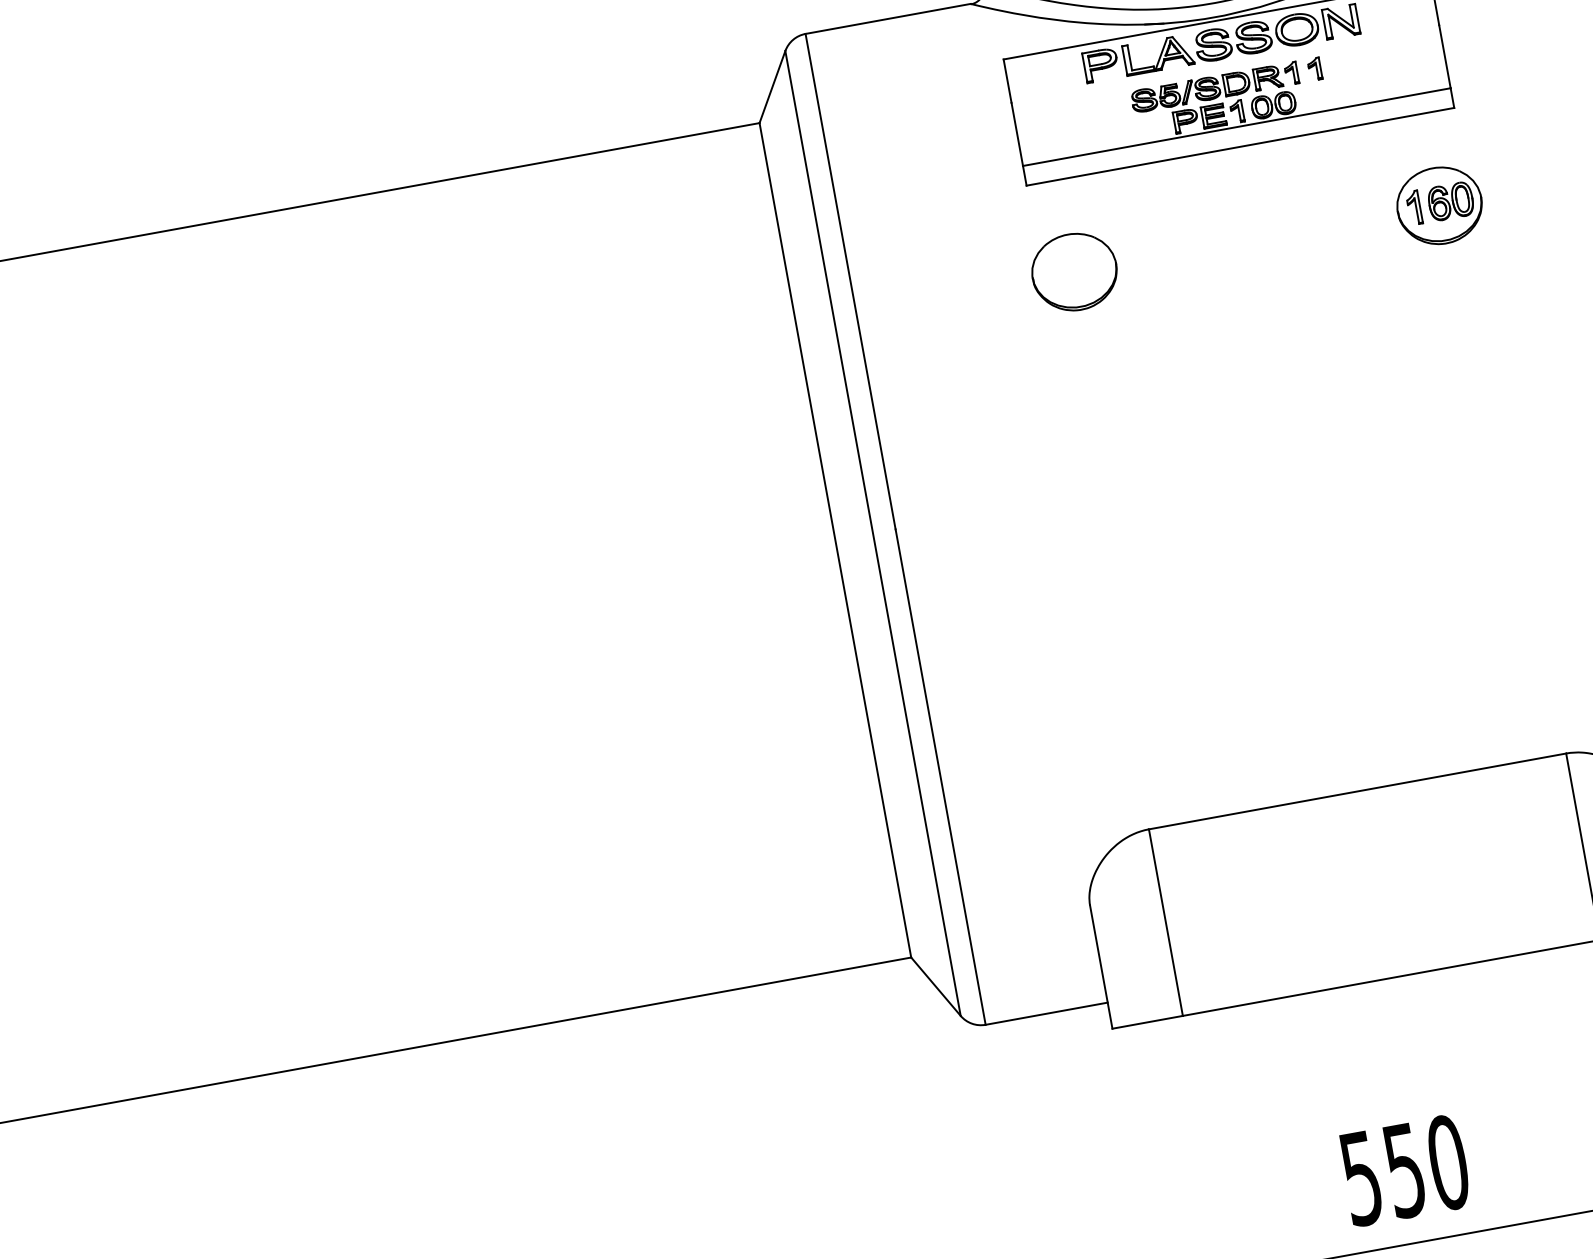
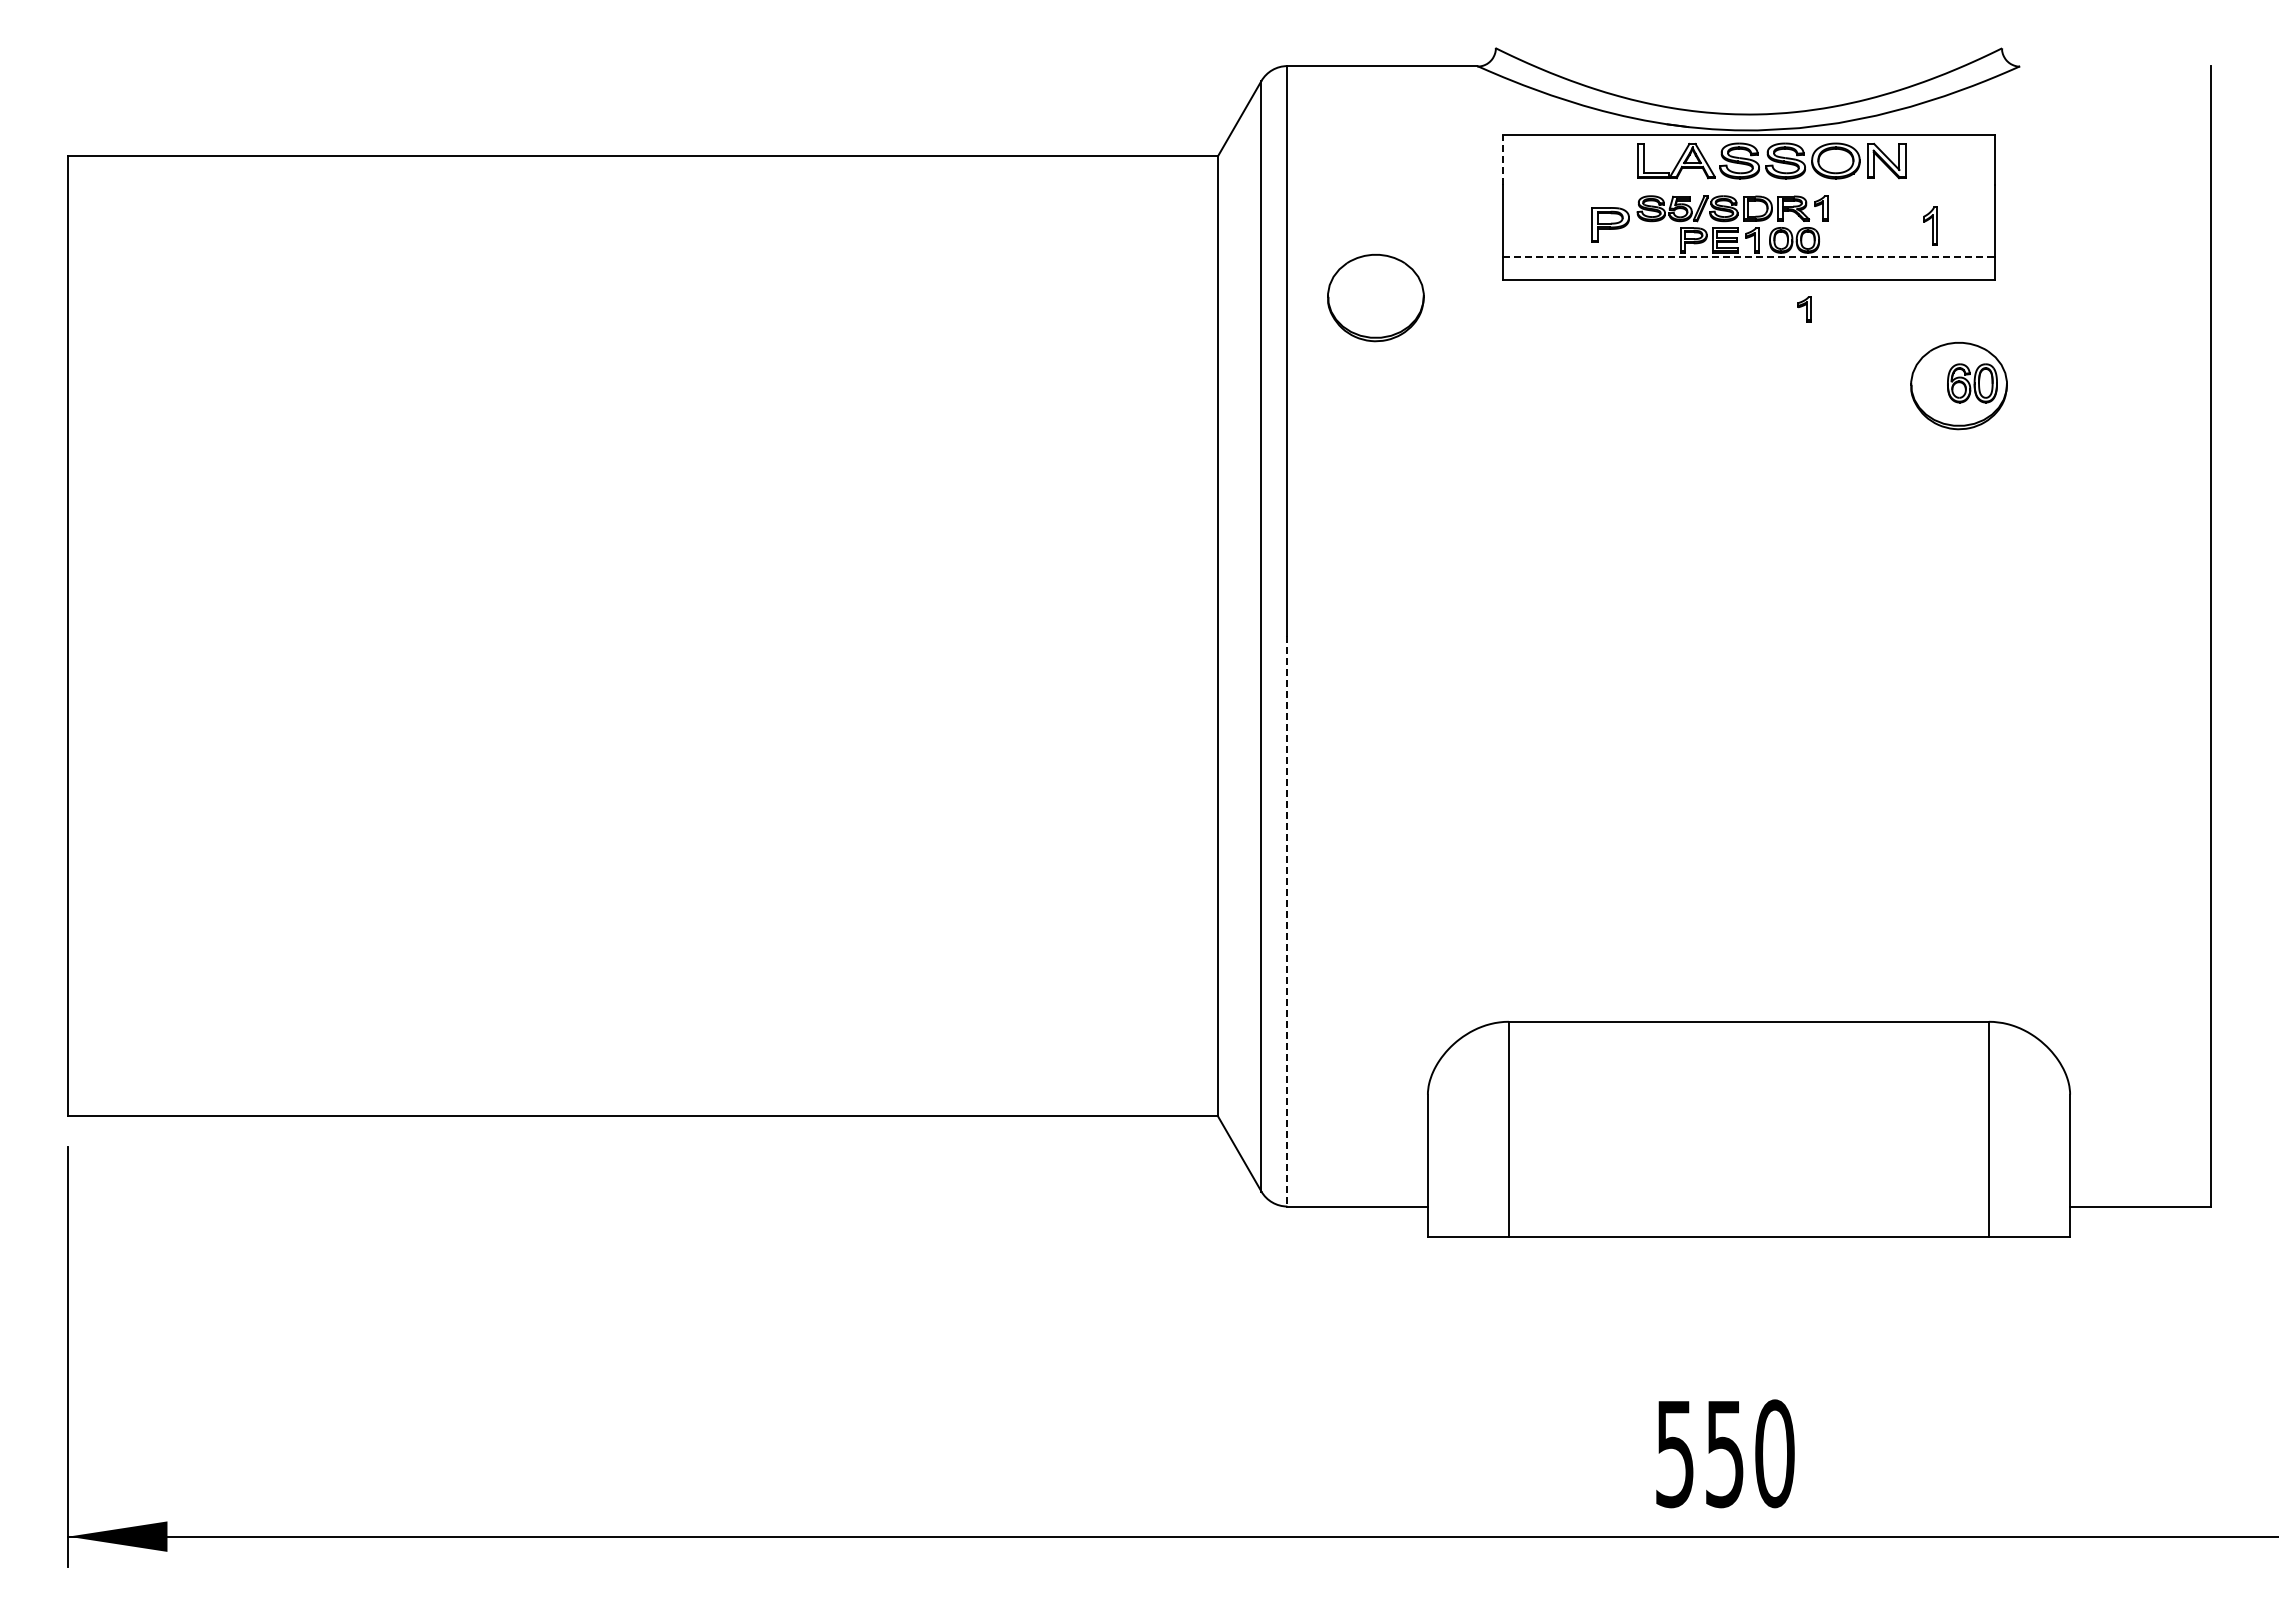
part: (1101, 64) -> (1610, 224), moved
part: (1314, 69) -> (1804, 309), moved
line: (1007, 81) -> (1502, 159), solid -> dashed
line: (1237, 127) -> (1749, 257), solid -> dashed
part: (1414, 207) -> (1930, 225), moved
part: (1074, 272) -> (1375, 298), moved
line: (940, 777) -> (1287, 921), solid -> dashed

